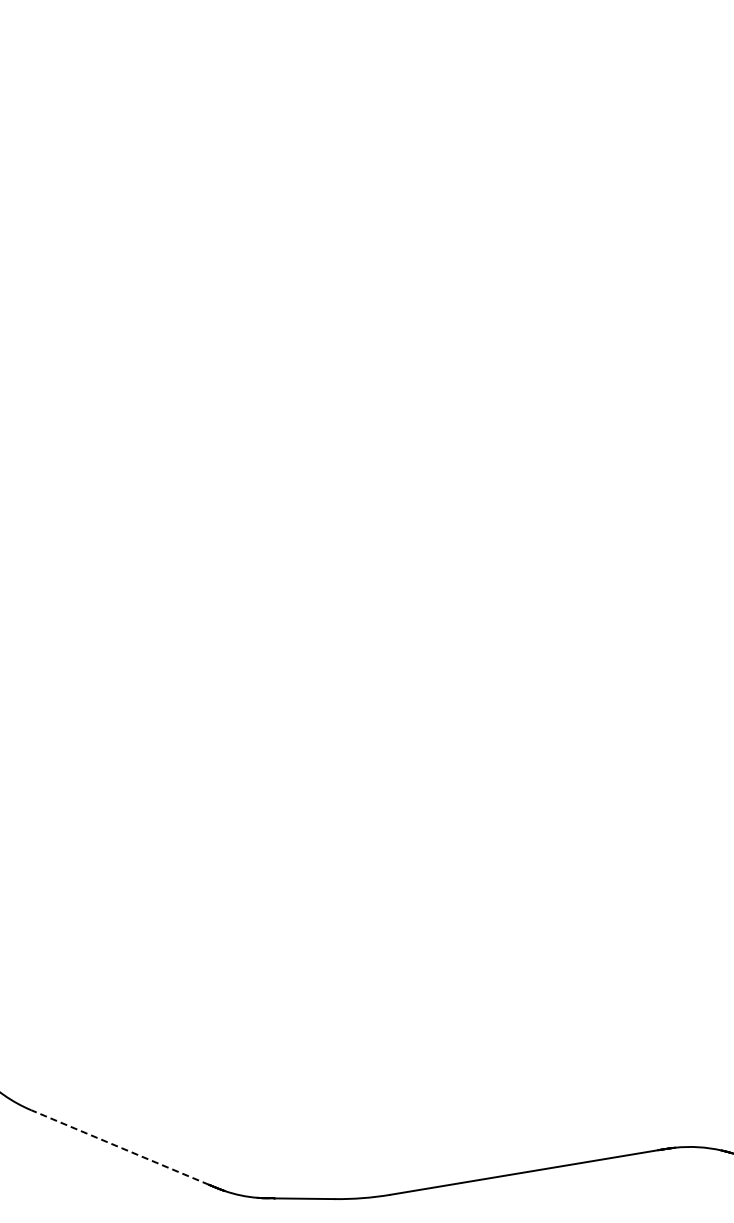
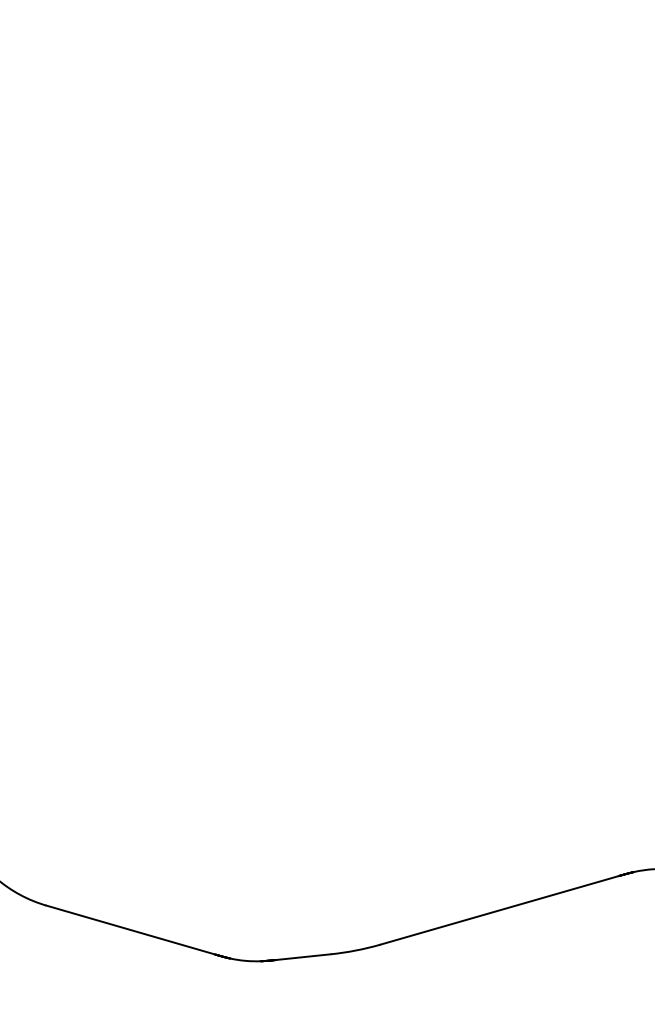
line: (119, 1147) -> (130, 930), dashed -> solid

